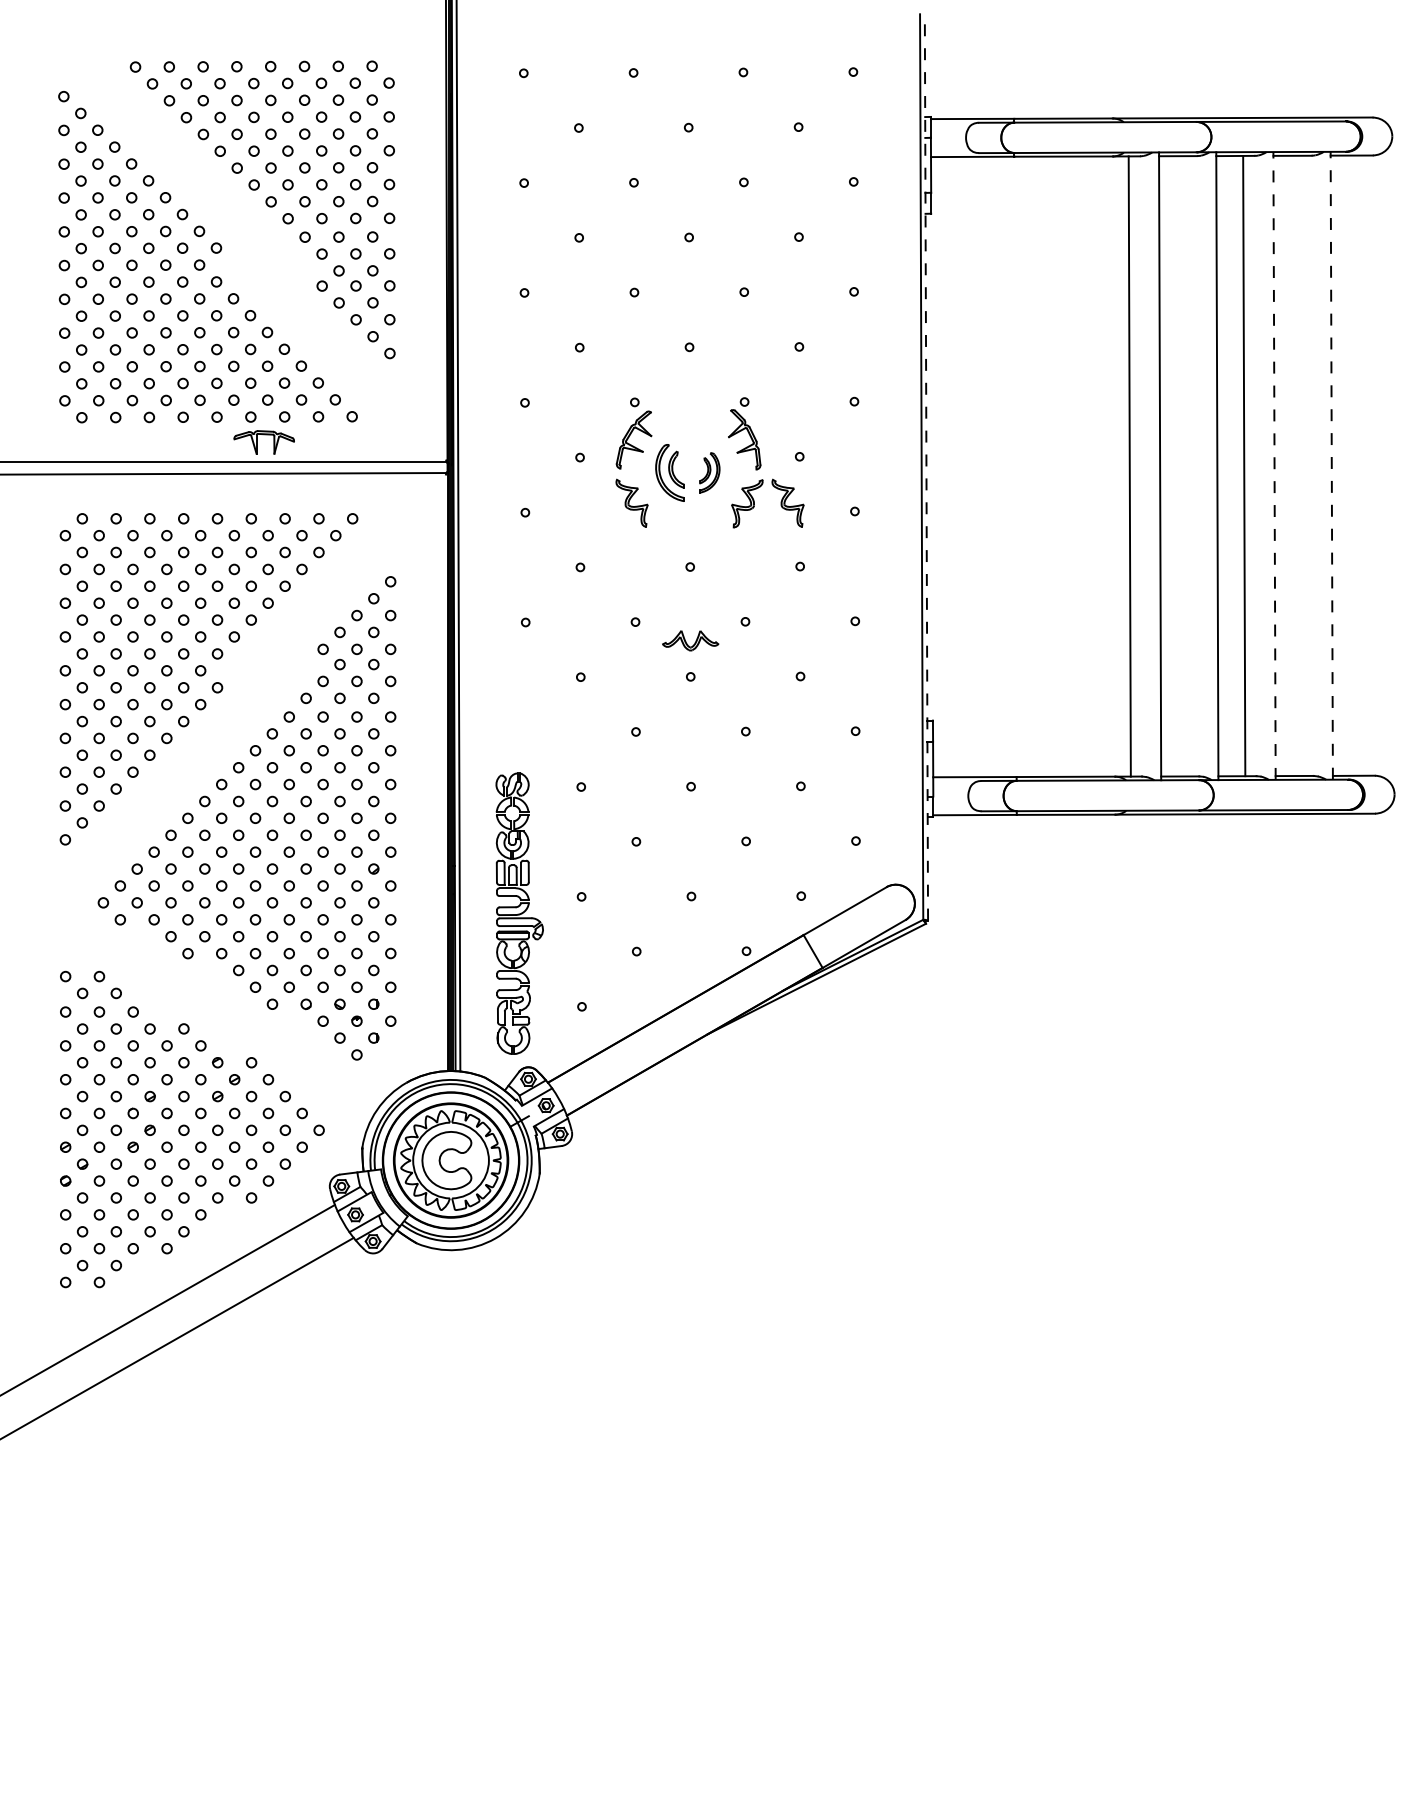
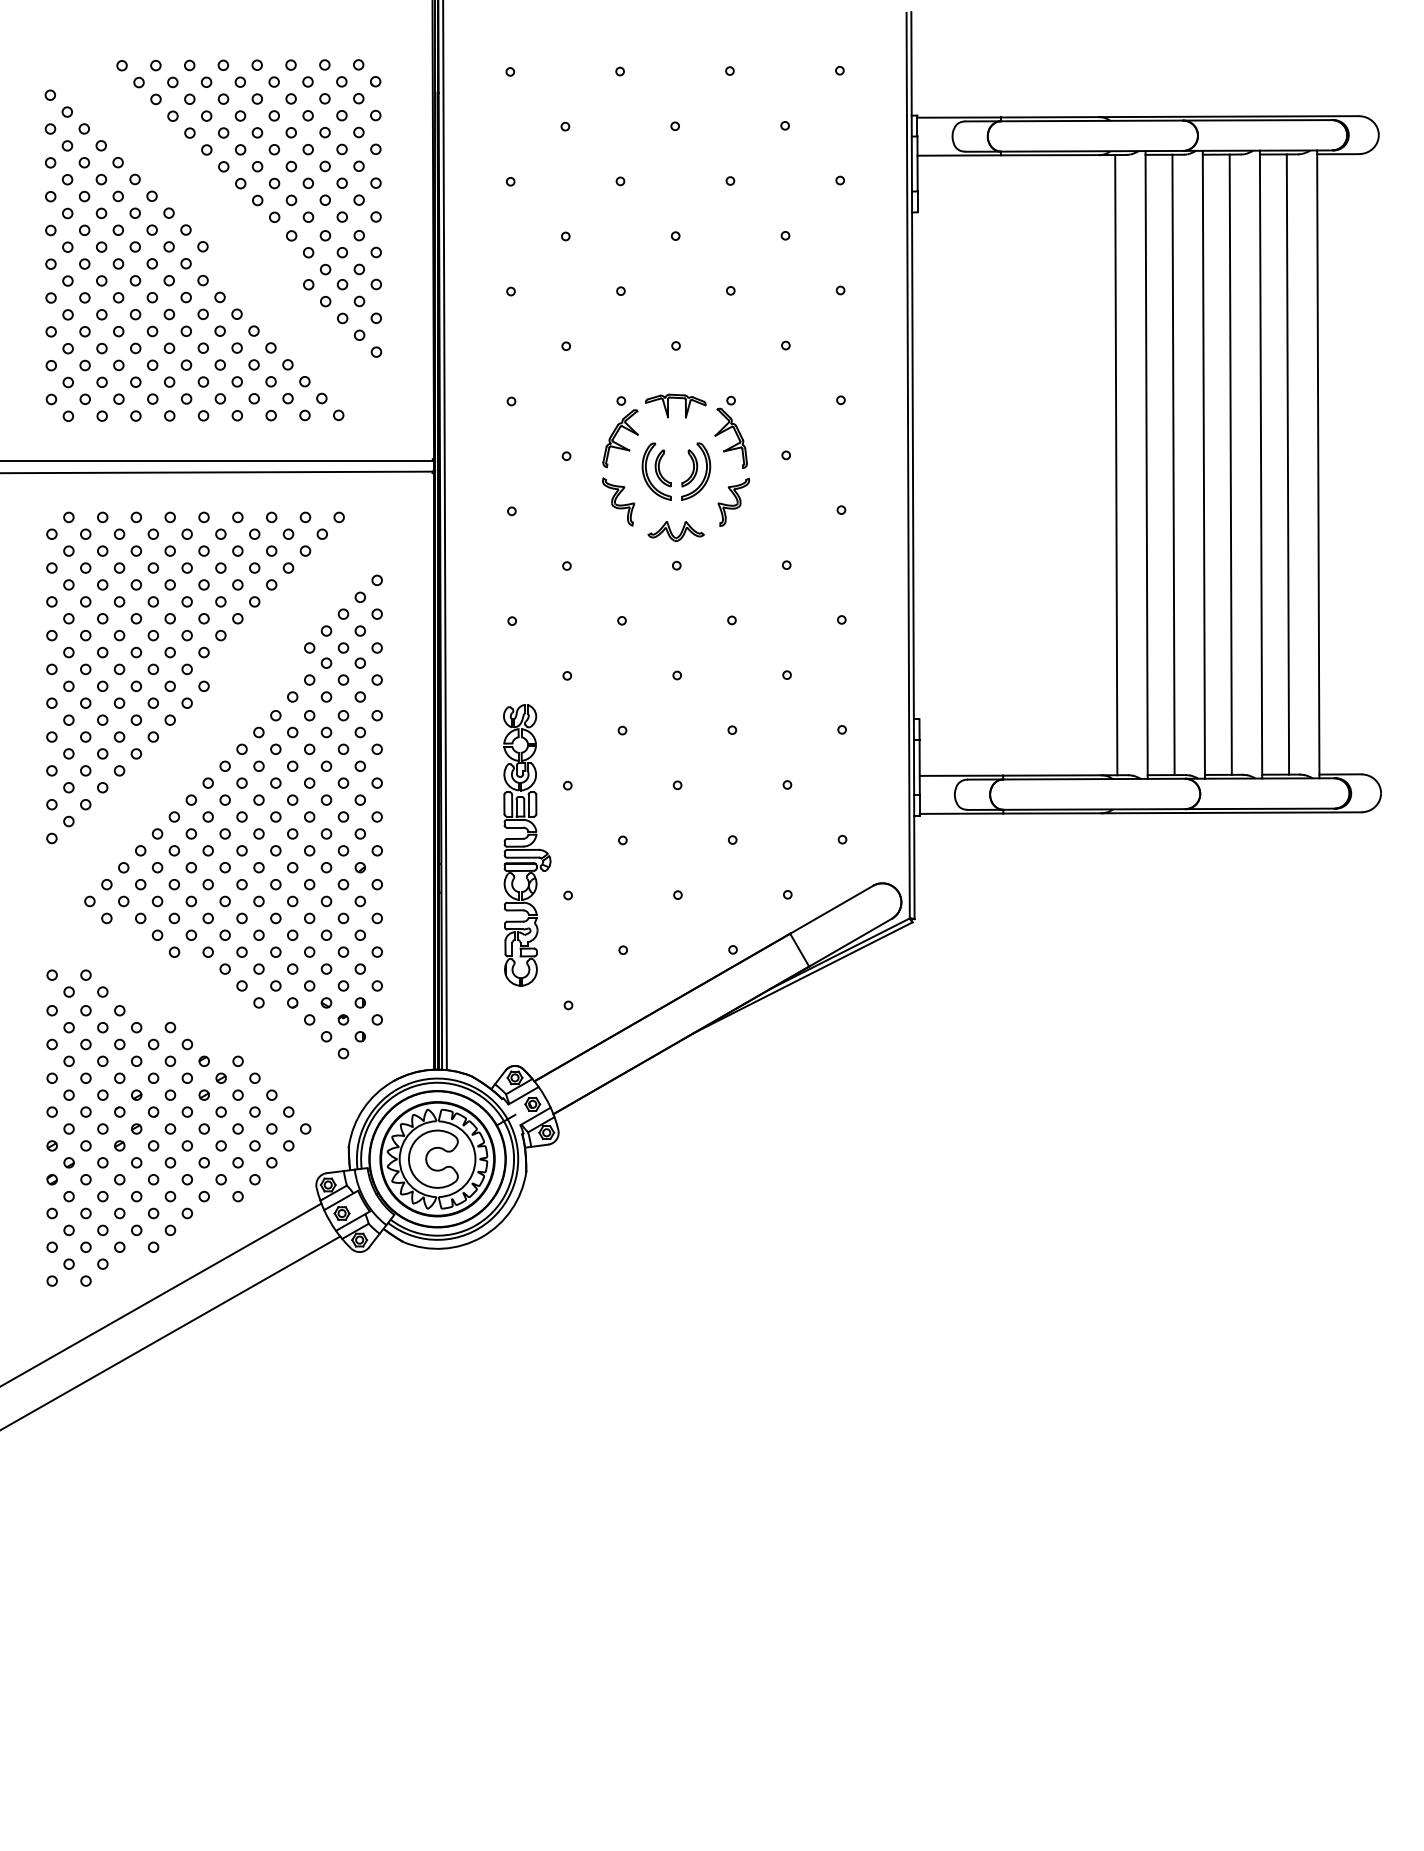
part: (263, 434) -> (675, 398), moved
line: (1186, 465) -> (1173, 464), added
line: (1274, 465) -> (1261, 464), dashed -> solid
line: (1300, 465) -> (1287, 464), added
line: (1331, 465) -> (1318, 464), dashed -> solid
line: (925, 466) -> (912, 465), dashed -> solid
part: (709, 472) -> (696, 471), size x1.43
part: (787, 502) -> (774, 501), removed
part: (689, 640) -> (675, 531), moved
part: (519, 913) -> (527, 845), moved

